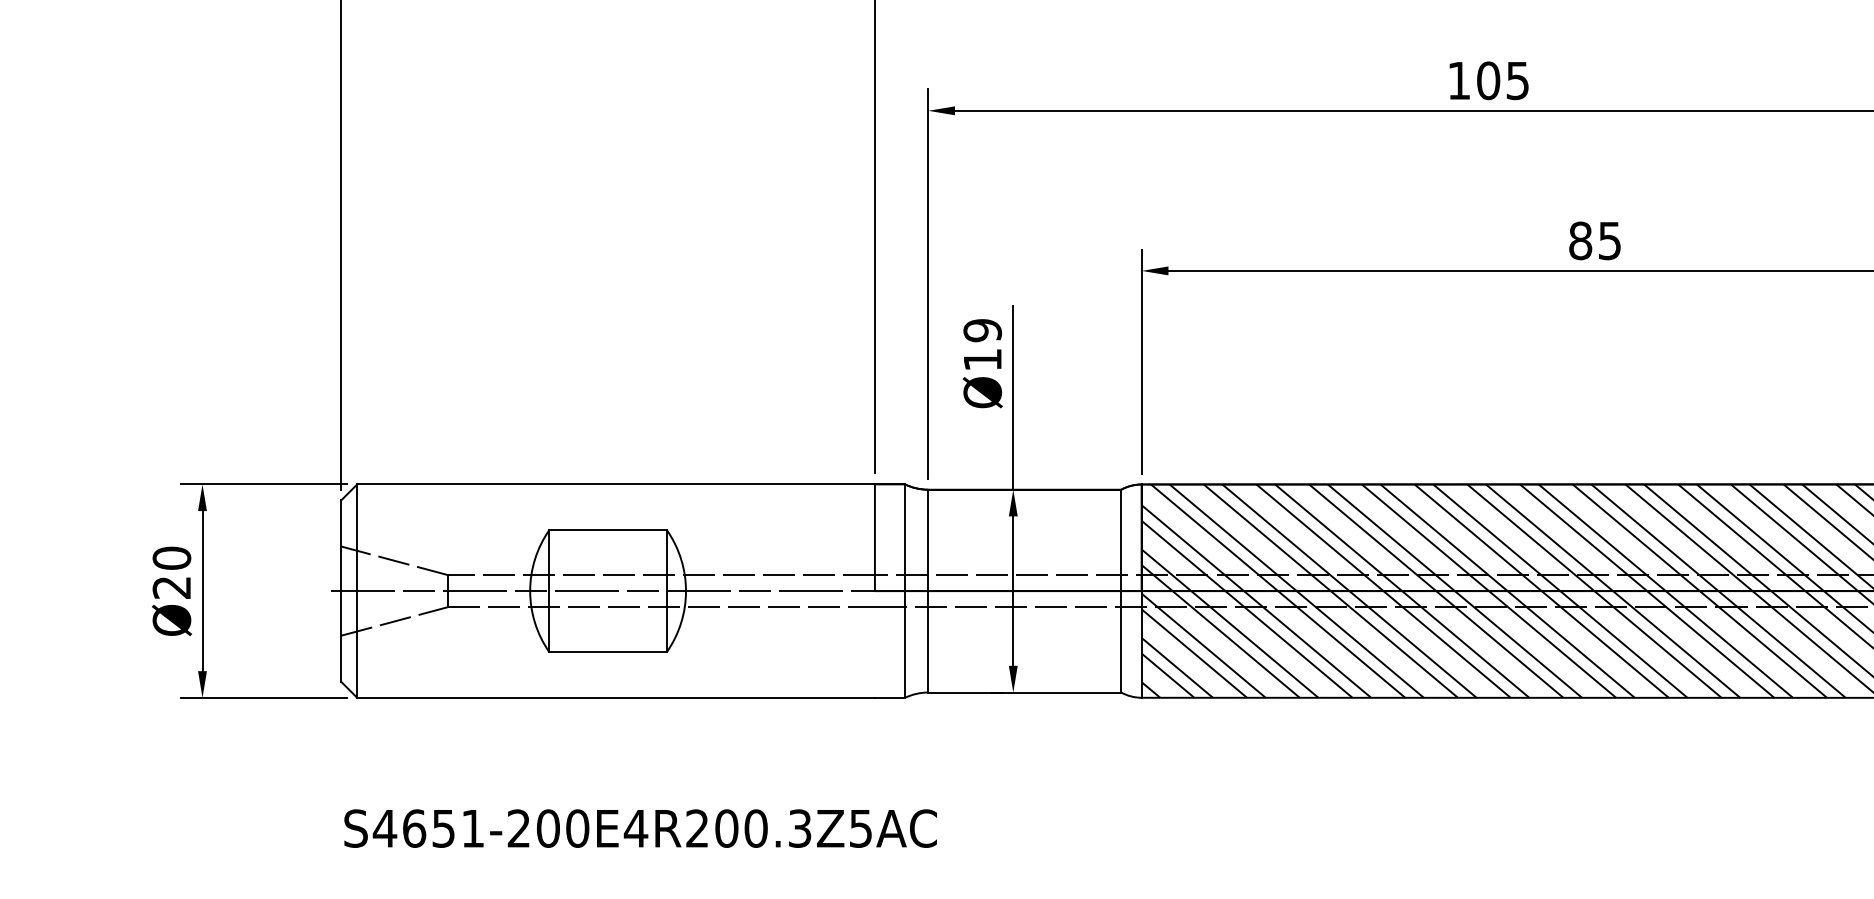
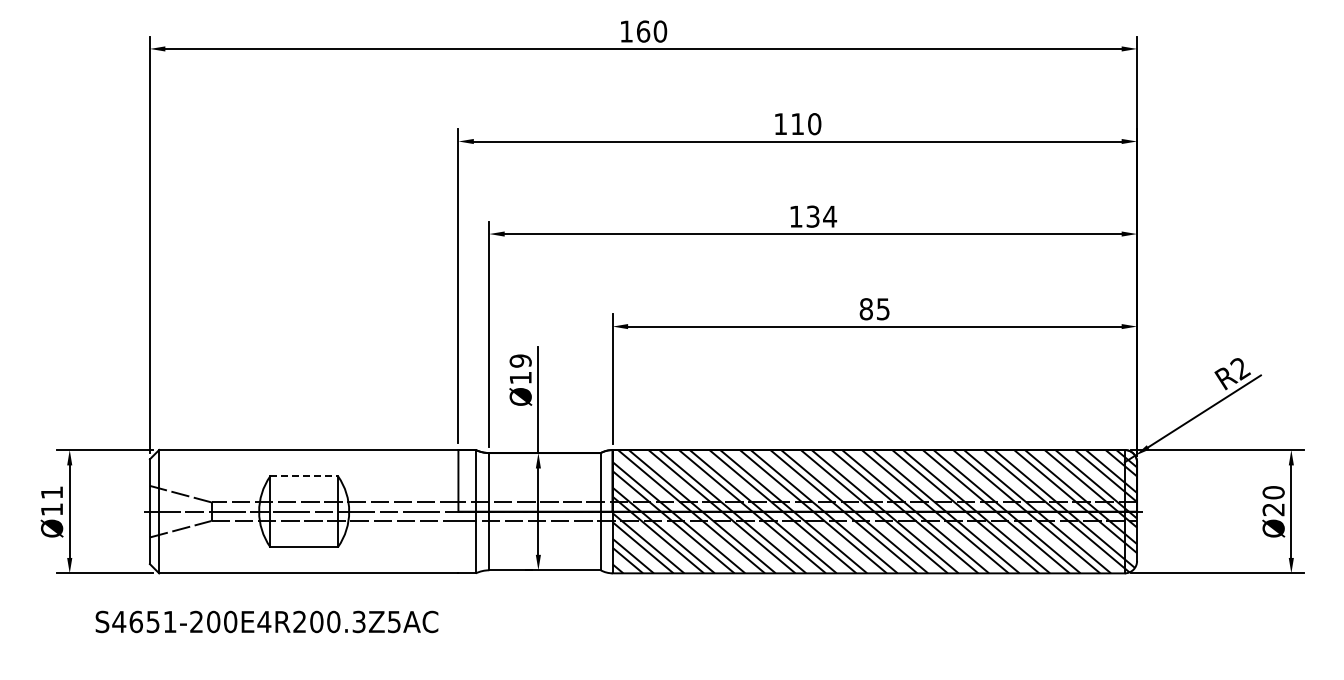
text: (1503, 80) -> (821, 216), 105 -> 134
line: (608, 530) -> (304, 476), solid -> dashed
text: (170, 573) -> (51, 501), Ø20 -> Ø11
text: (639, 827) -> (266, 621), moved

